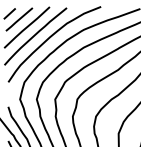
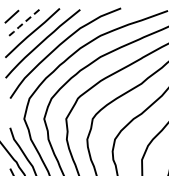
line: (18, 20) -> (22, 24), solid -> dashed

